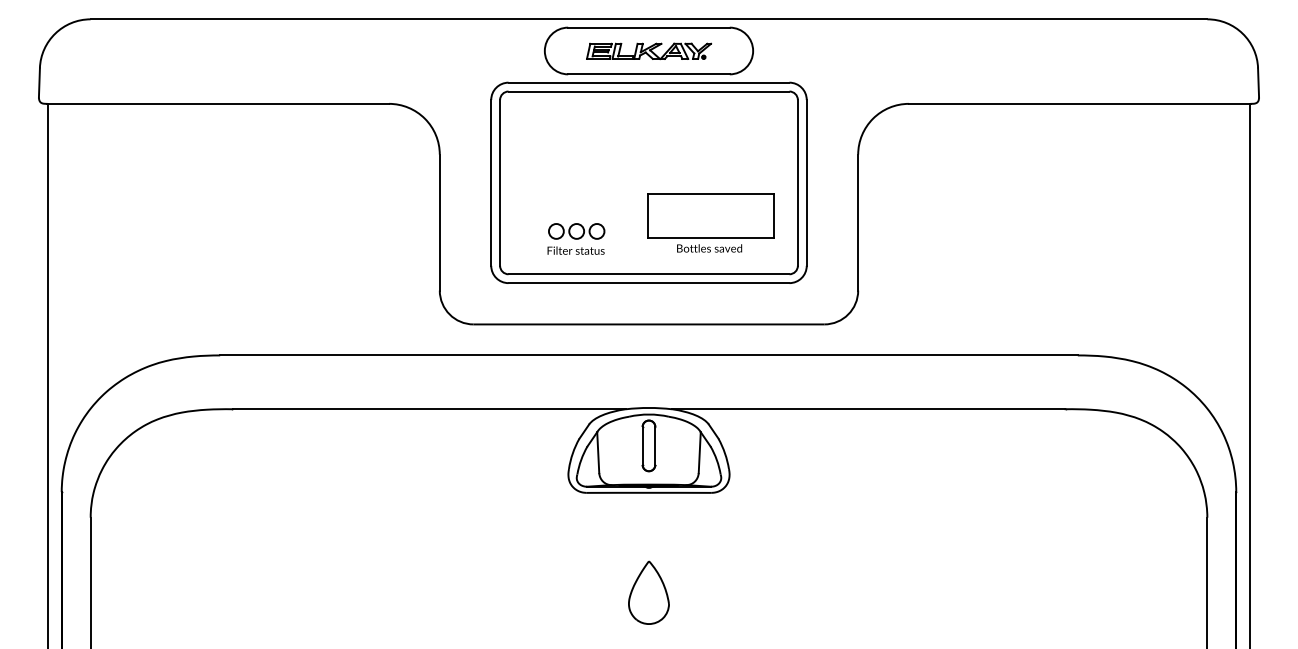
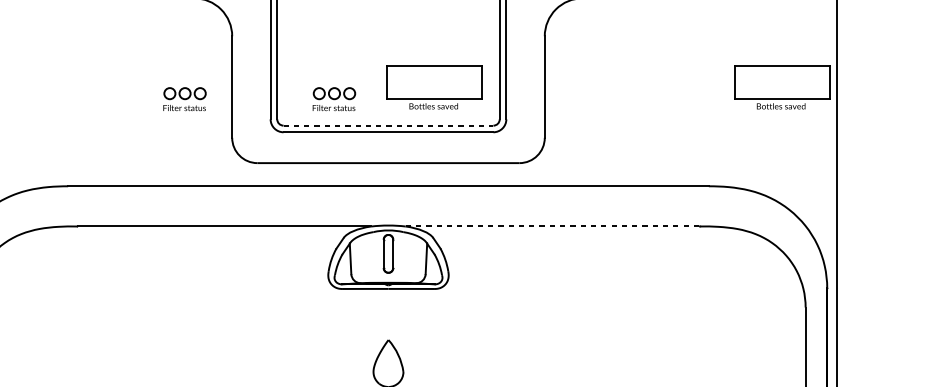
part: (1175, 222) -> (781, 86), added
part: (376, 238) -> (184, 98), added
line: (649, 274) -> (388, 125), solid -> dashed
line: (867, 409) -> (551, 226), solid -> dashed

